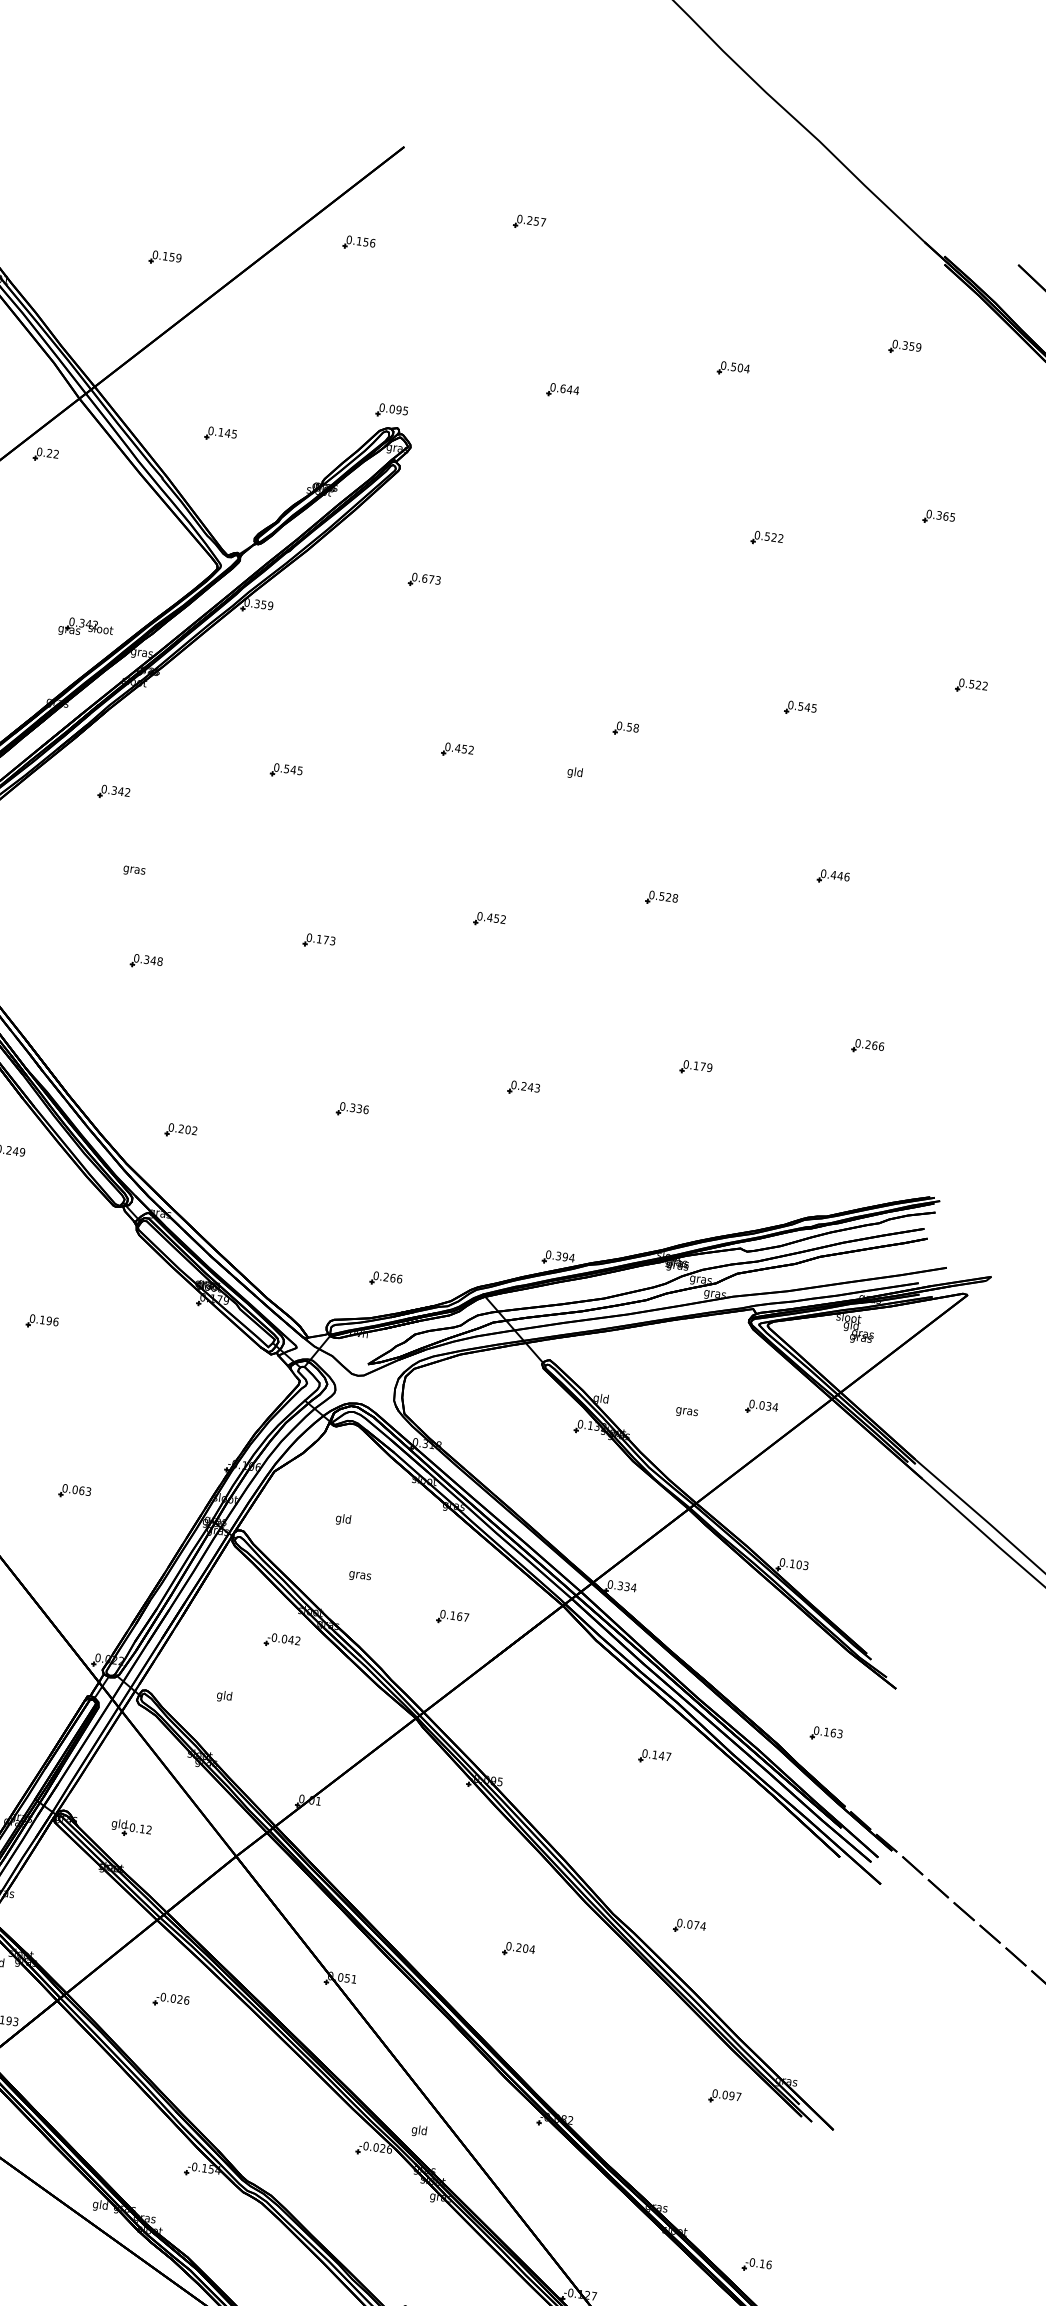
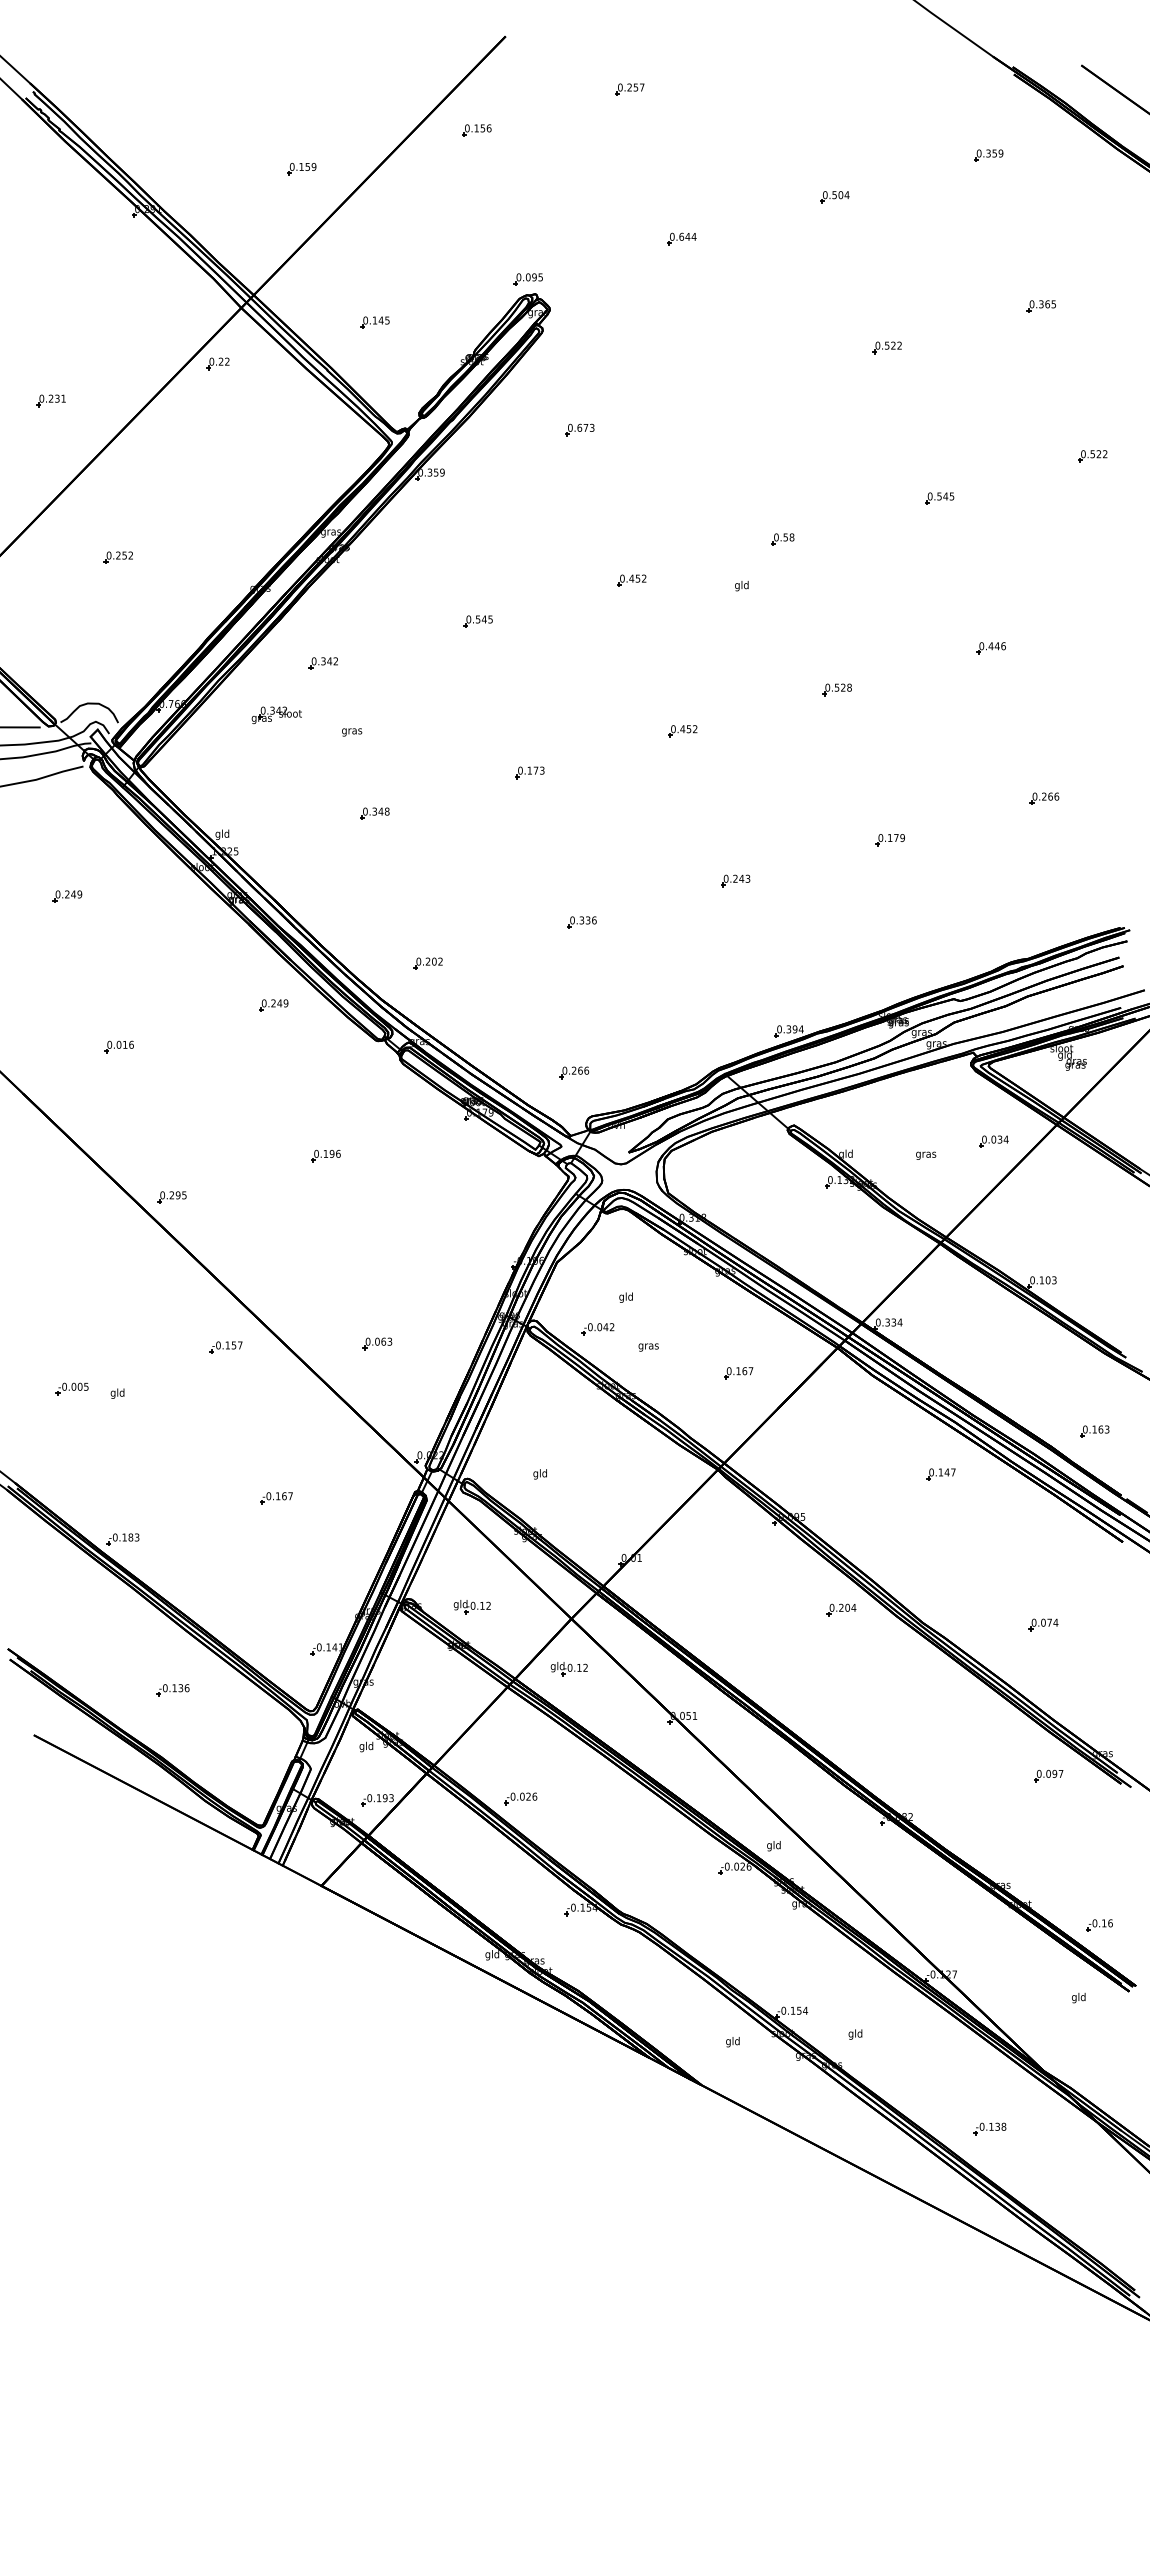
part: (85, 627) -> (276, 714), moved
part: (386, 1279) -> (574, 1072), moved
part: (74, 1491) -> (377, 1343), moved
part: (281, 1641) -> (597, 1329), moved
part: (225, 1910) -> (568, 1669), added
part: (689, 1926) -> (1043, 1624), moved
part: (518, 1949) -> (841, 1609), moved
part: (171, 2000) -> (520, 1798), moved

